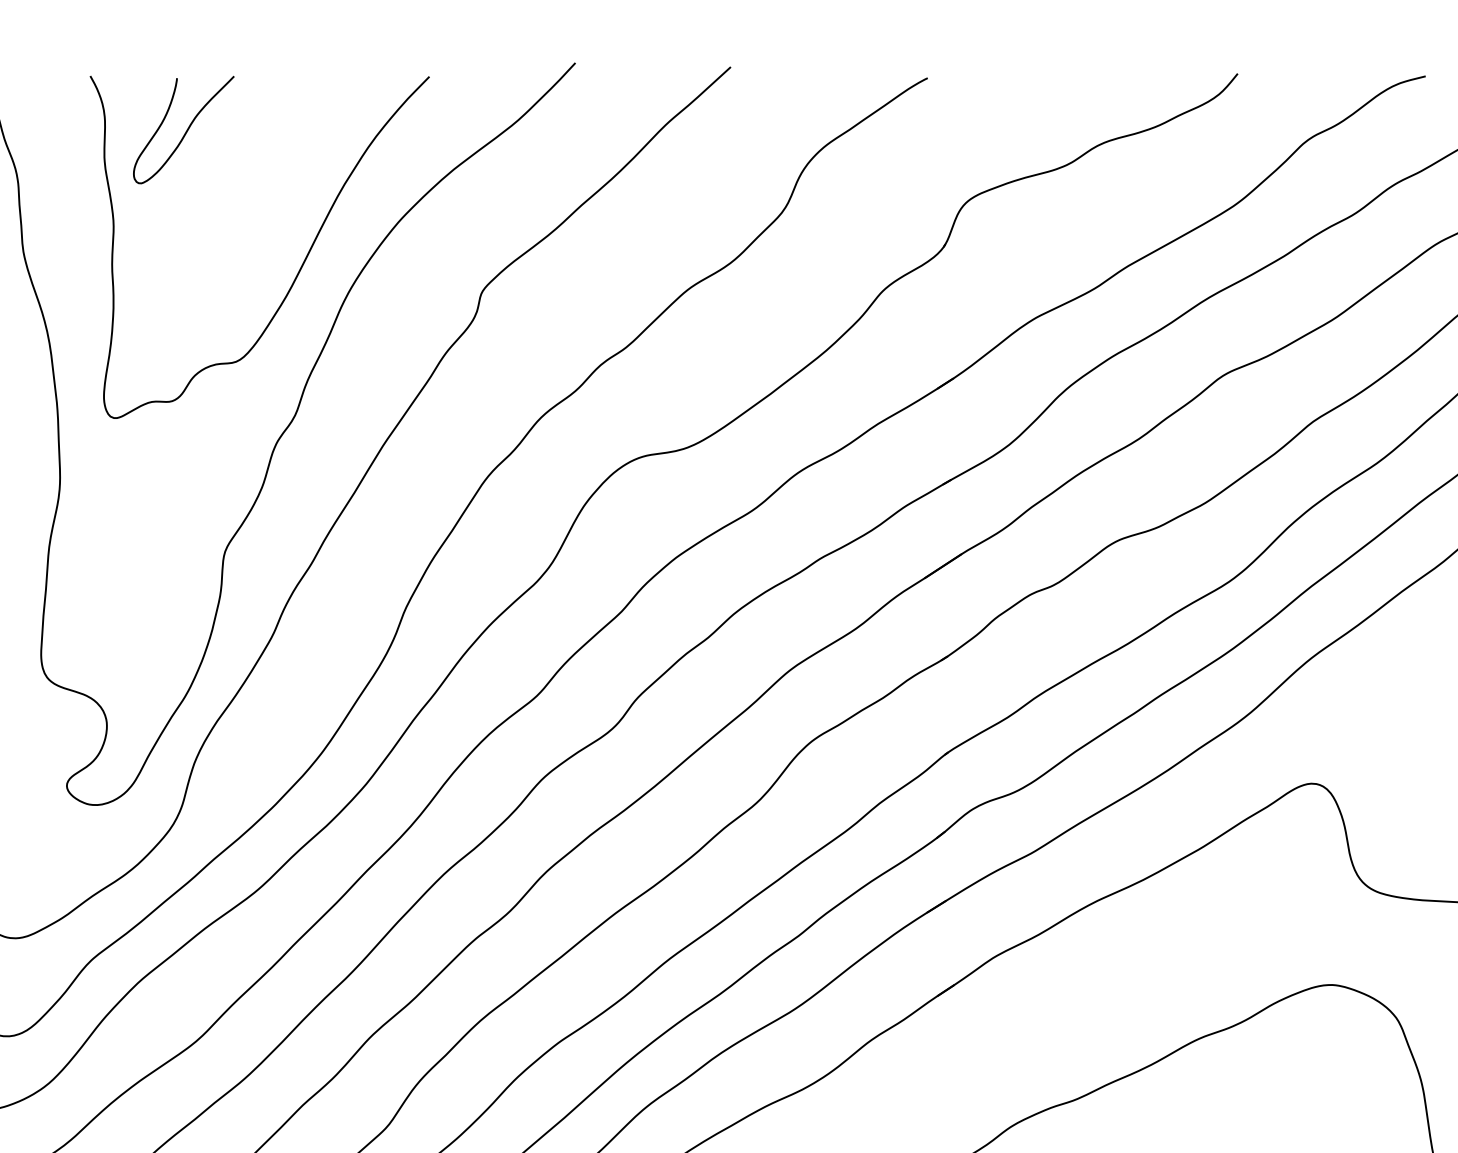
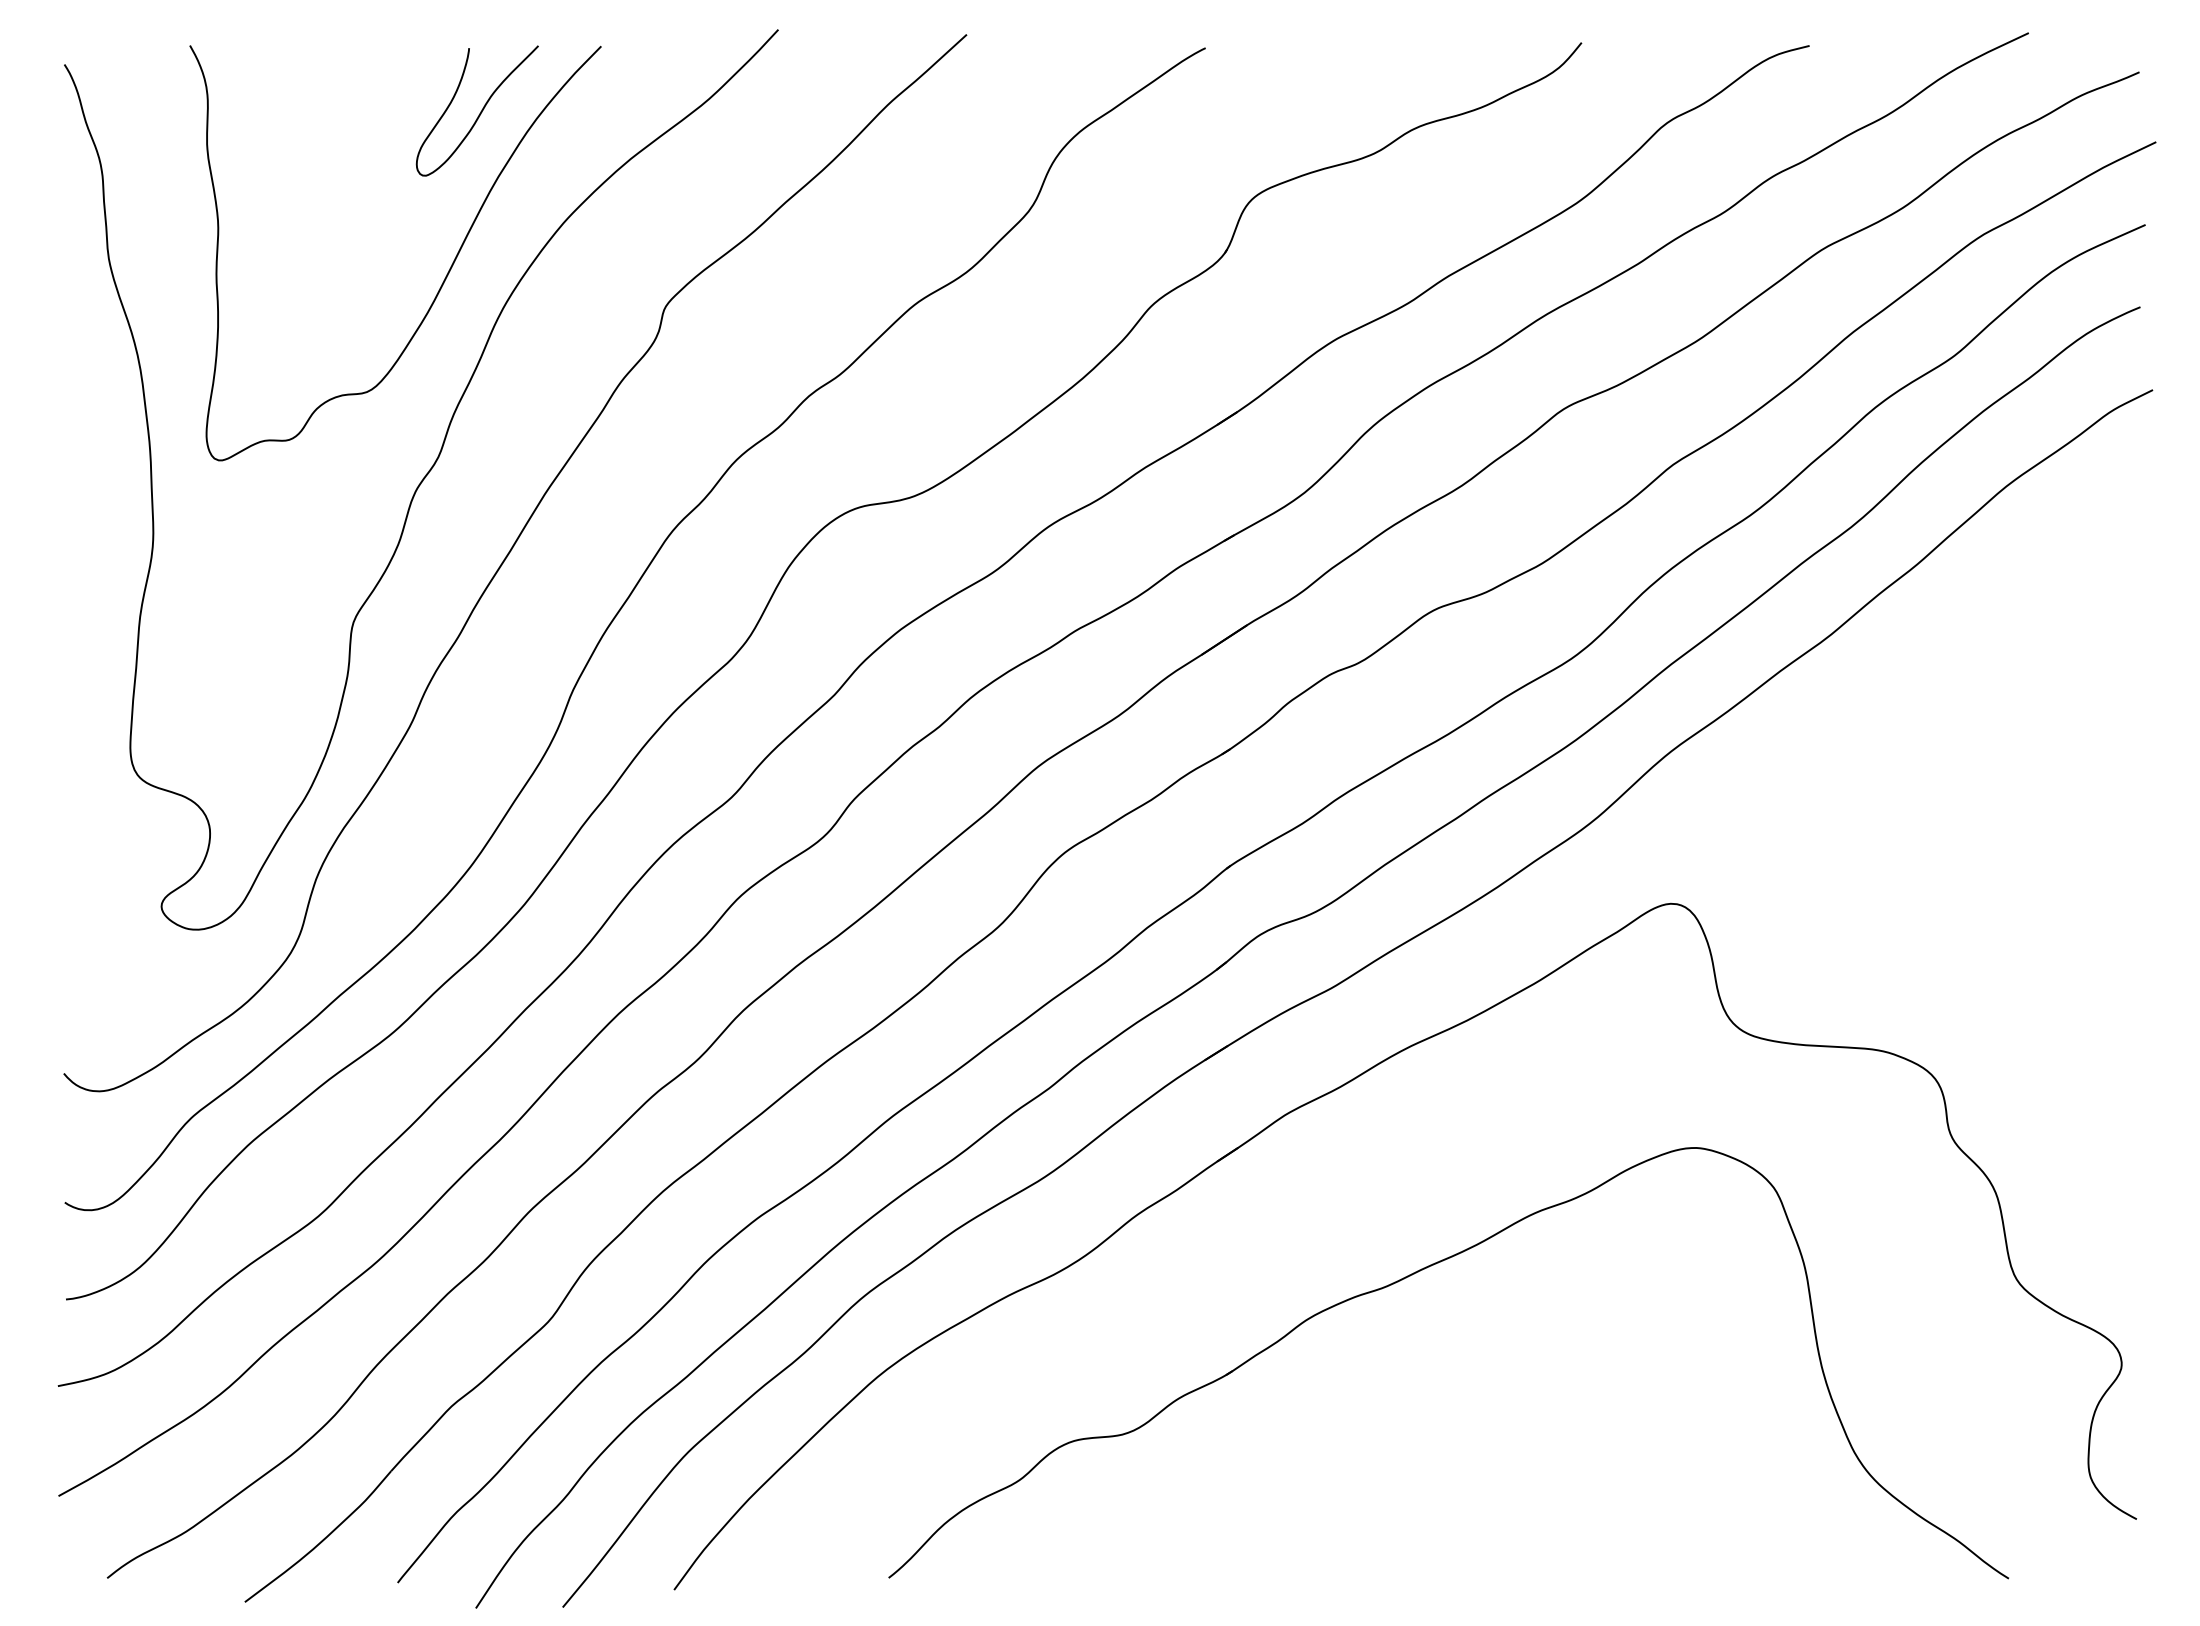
curve: (186, 130) -> (480, 111), moved

